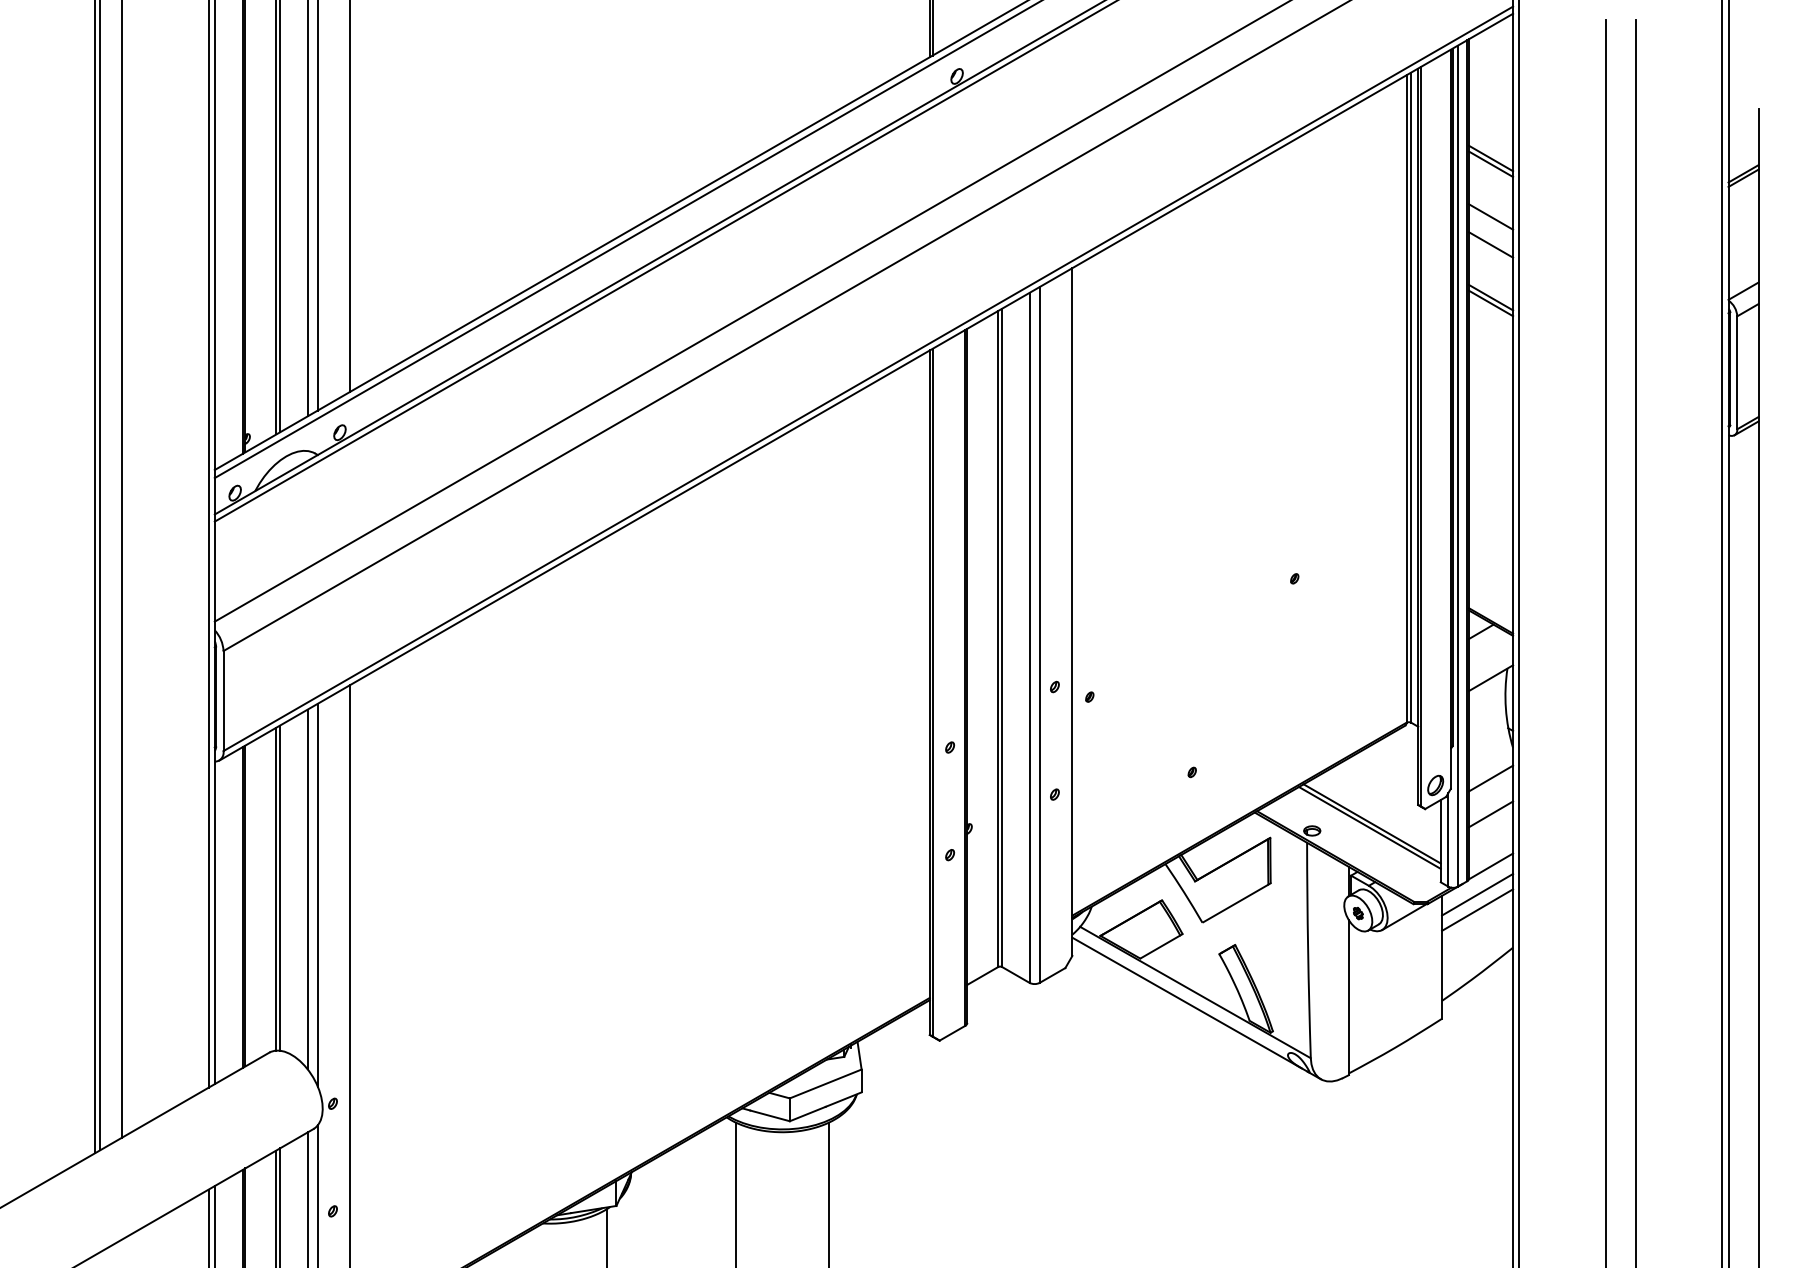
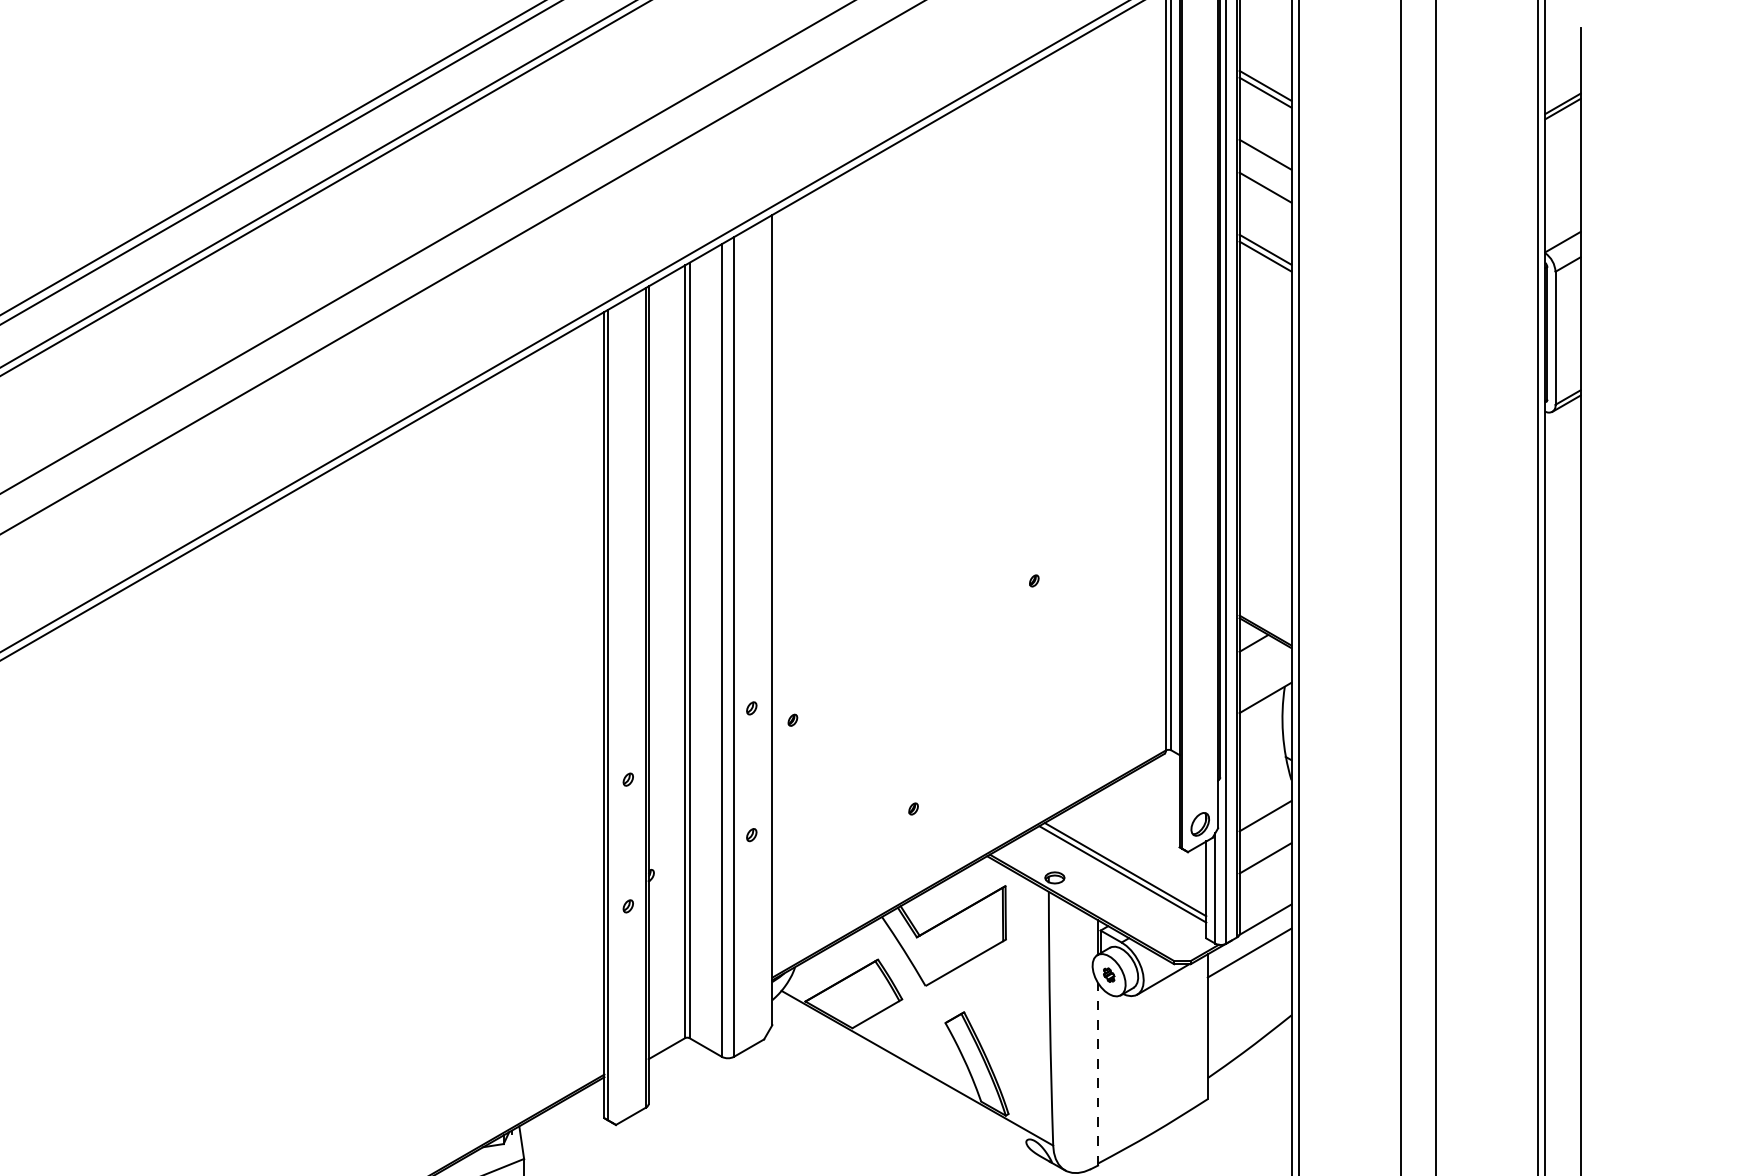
line: (1477, 909) -> (1249, 970), removed
line: (1348, 997) -> (1097, 1074), solid -> dashed
line: (1187, 1002) -> (907, 1079), removed

